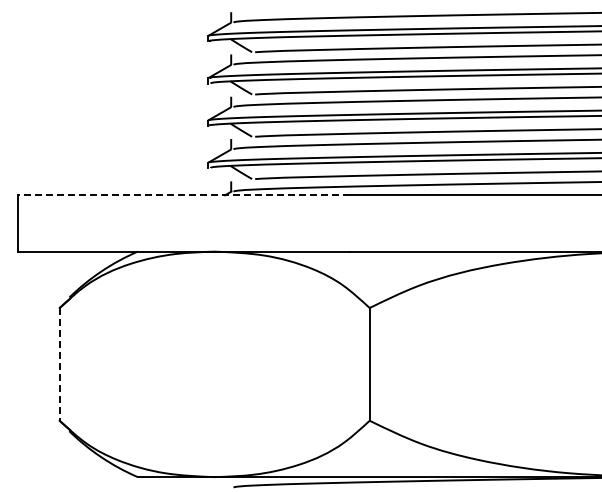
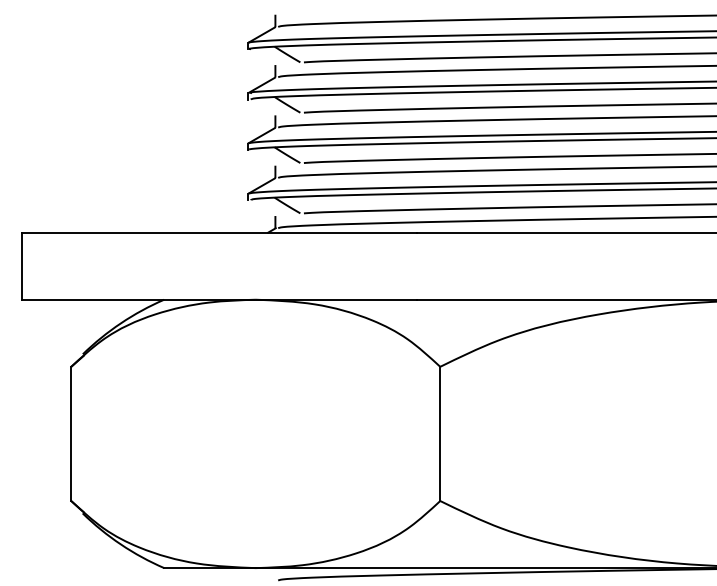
line: (183, 195) -> (218, 232), dashed -> solid
line: (59, 364) -> (71, 434), dashed -> solid

